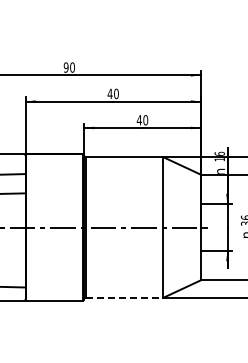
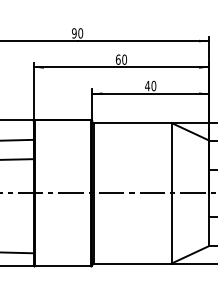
text: (109, 93) -> (117, 59), 40 -> 60
line: (124, 297) -> (132, 263), dashed -> solid

